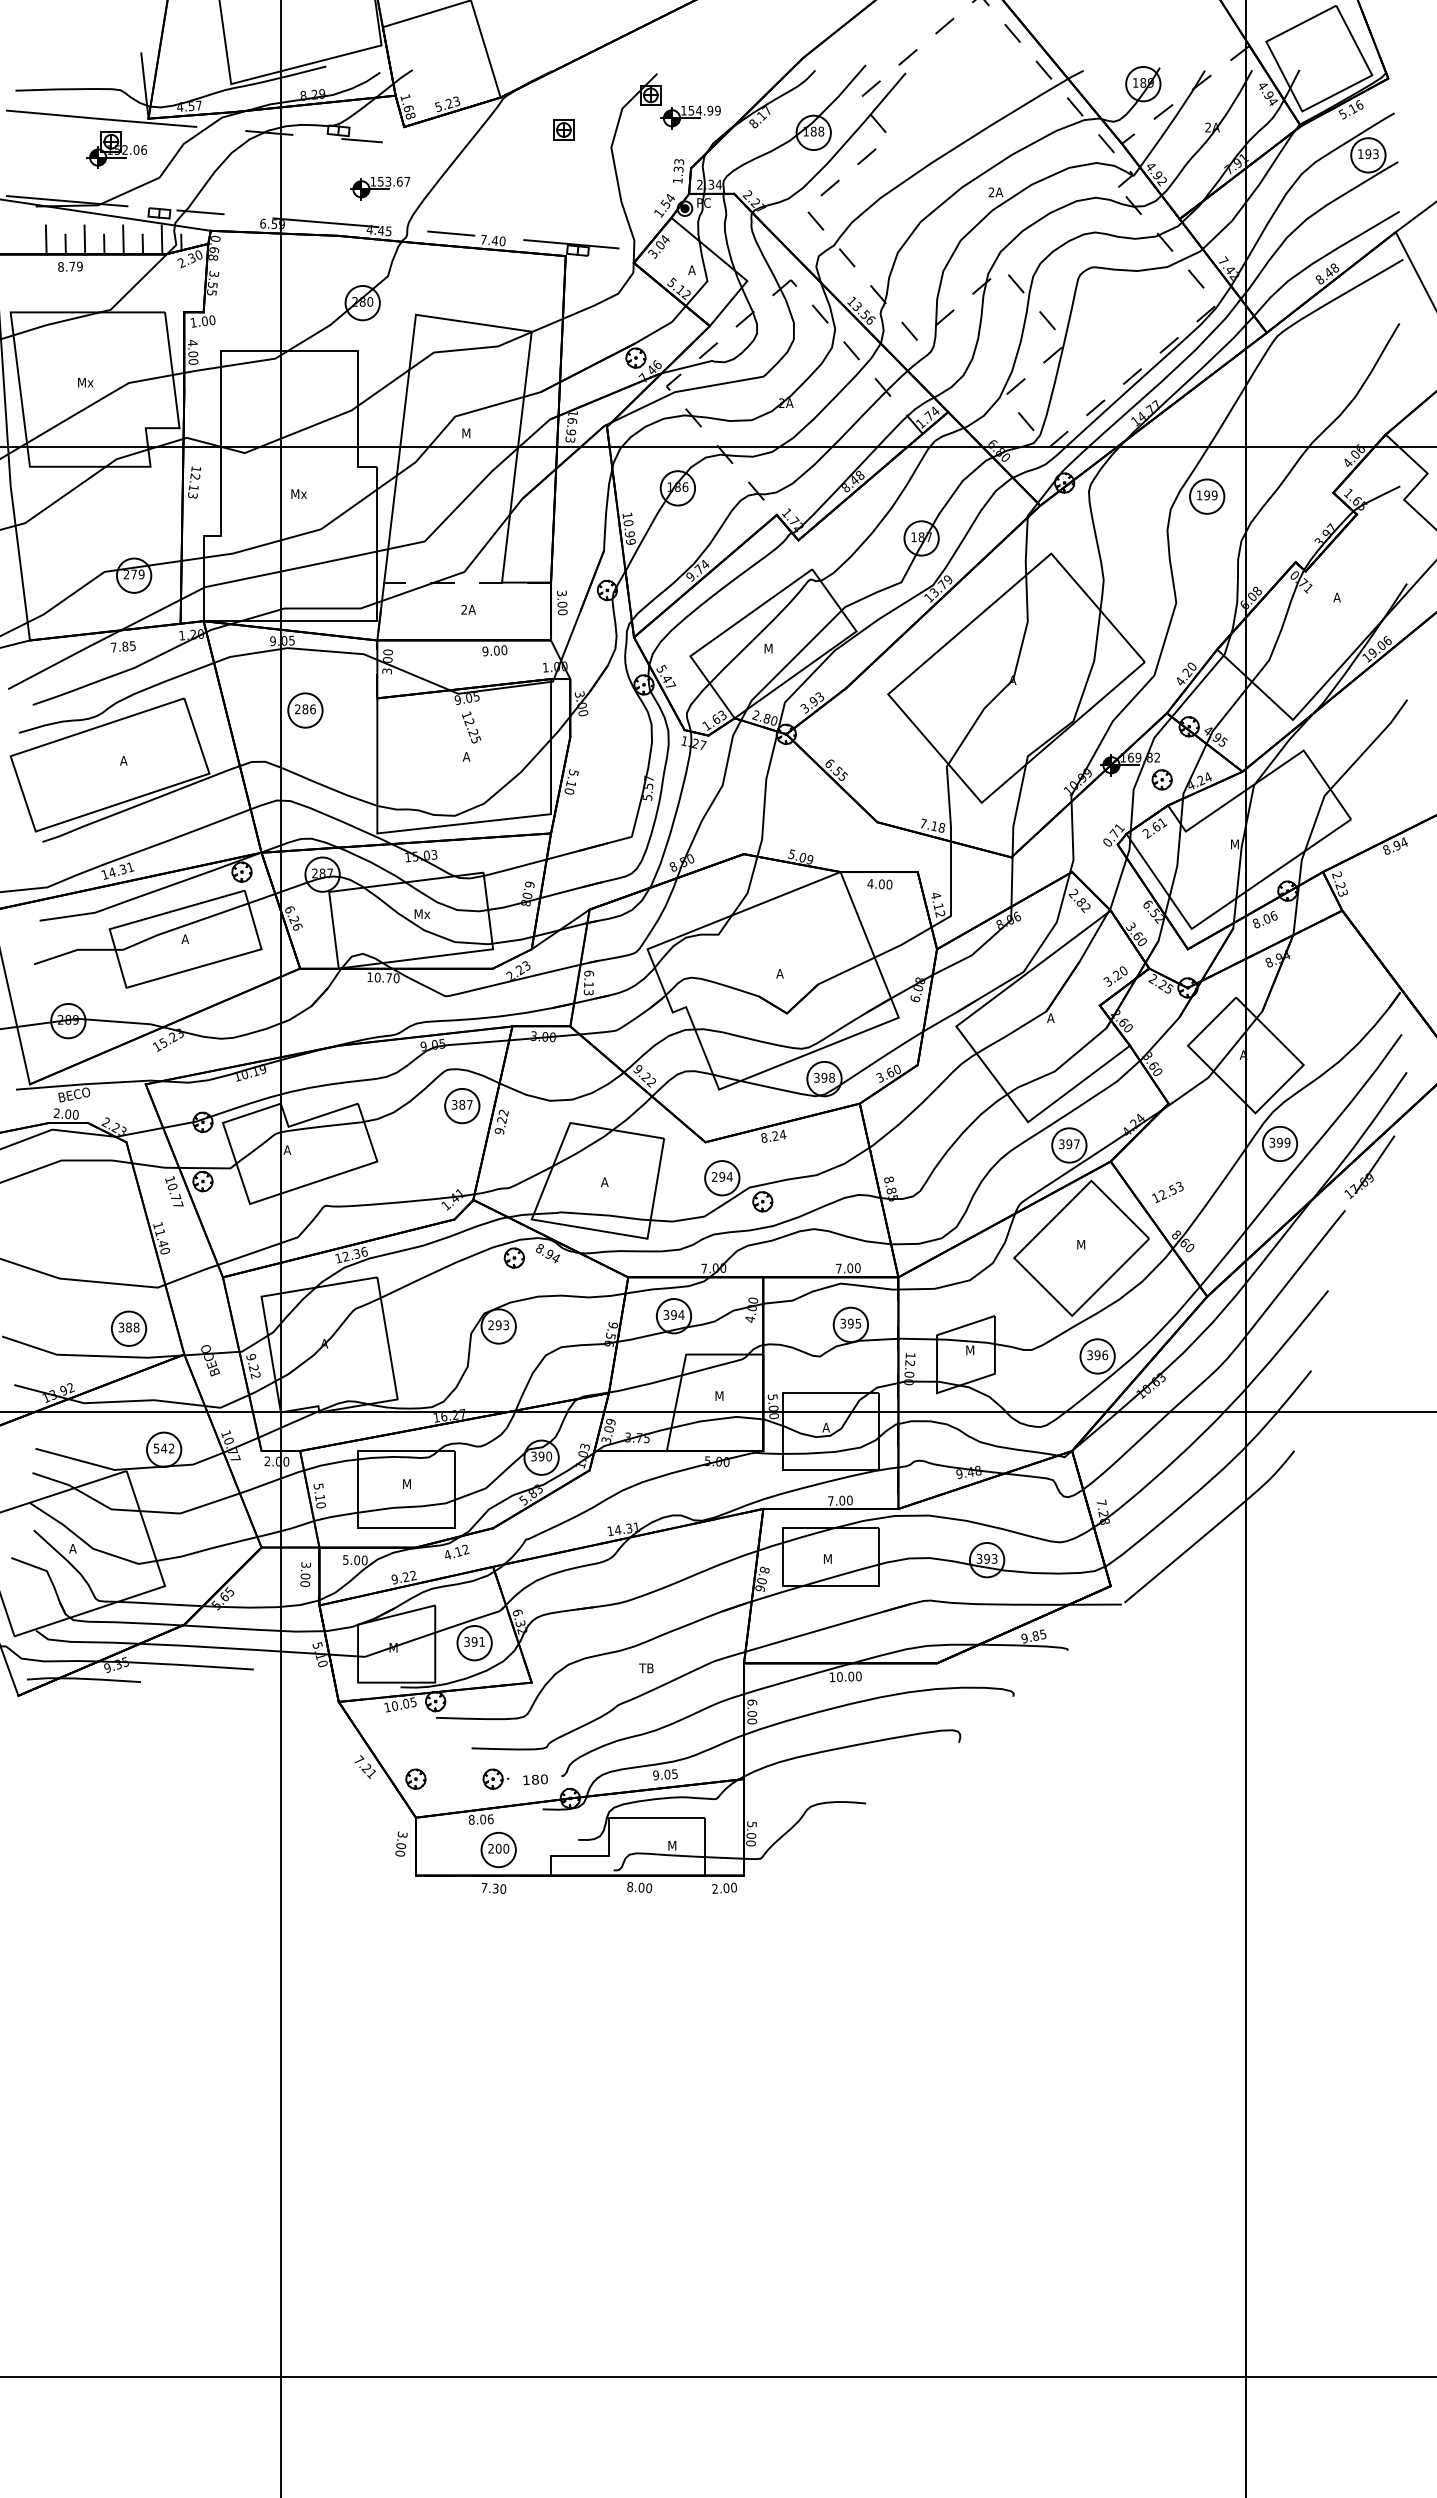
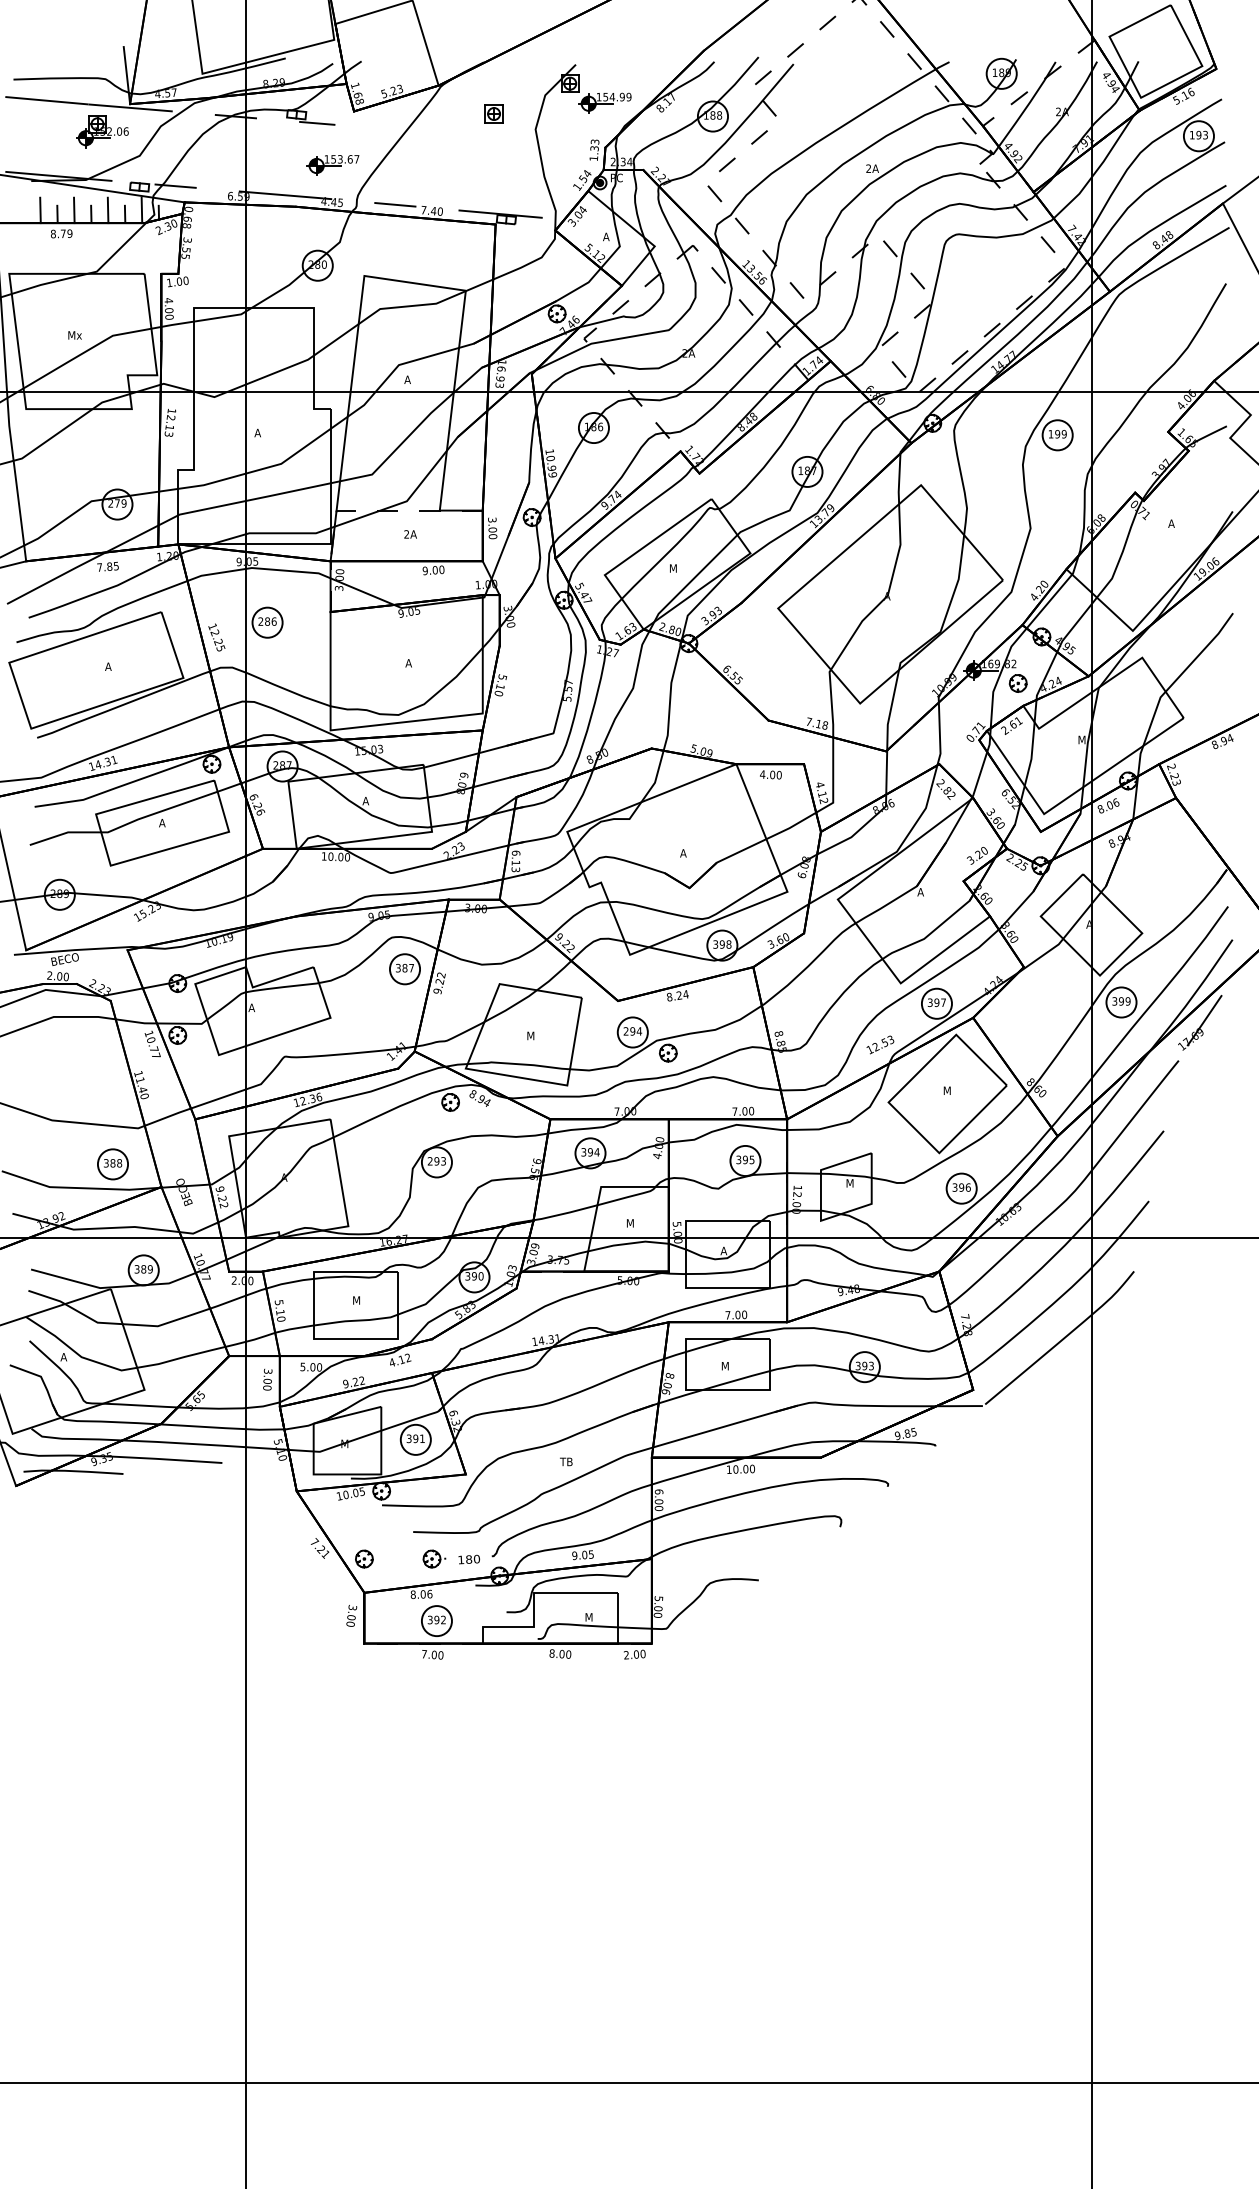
text: (465, 433) -> (407, 379), M -> A
text: (298, 493) -> (261, 432), Mx -> A
text: (471, 727) -> (216, 637), moved
text: (421, 913) -> (369, 800), Mx -> A
text: (388, 977) -> (340, 856), 10.70 -> 10.00
text: (605, 1181) -> (530, 1035), A -> M
text: (1167, 1192) -> (880, 1044), moved
text: (164, 1448) -> (144, 1269), 542 -> 389
text: (498, 1848) -> (436, 1619), 200 -> 392
text: (495, 1888) -> (434, 1654), 7.30 -> 7.00

